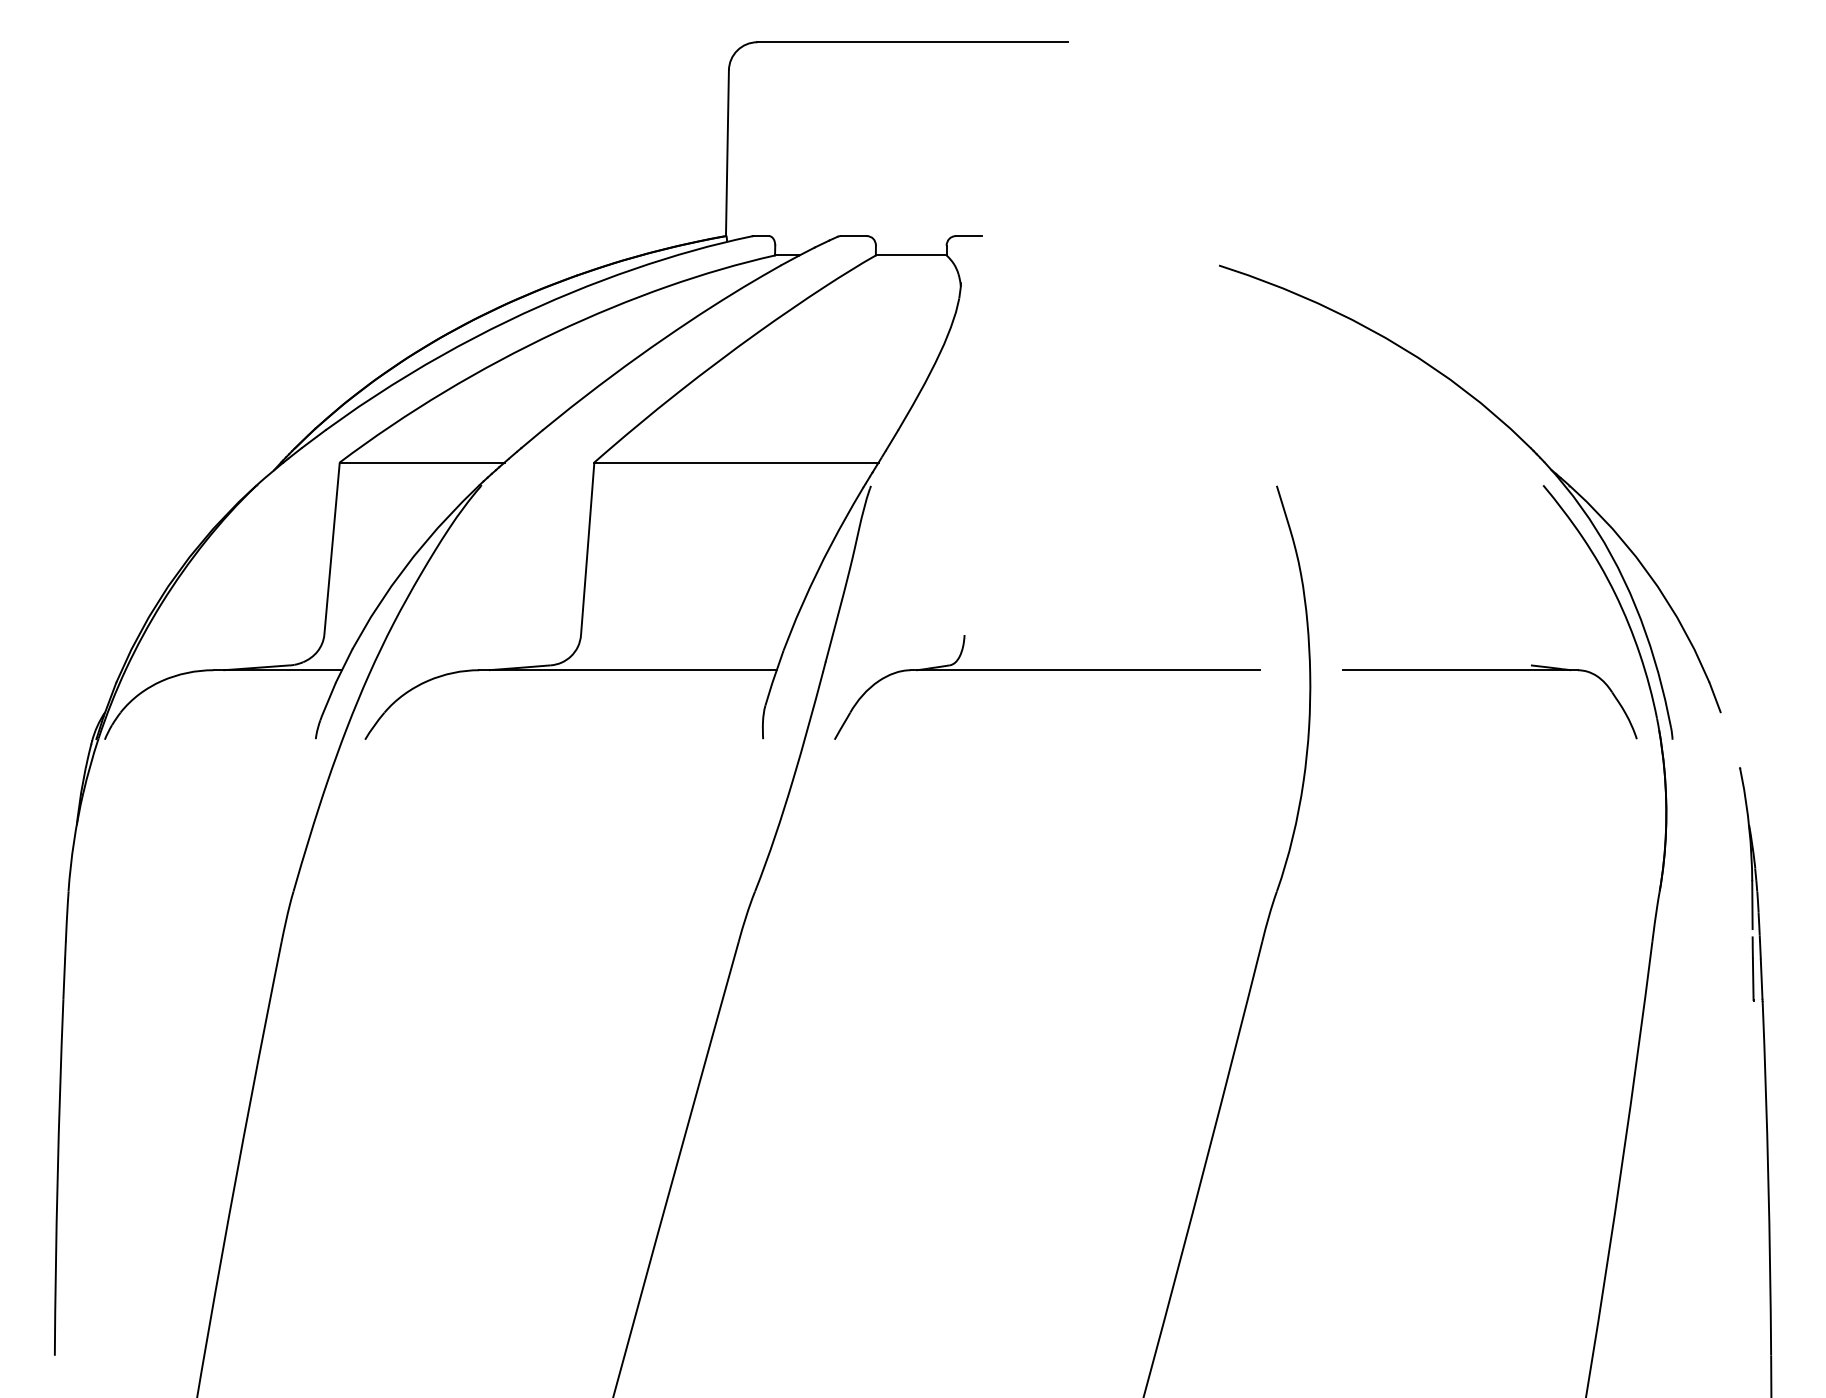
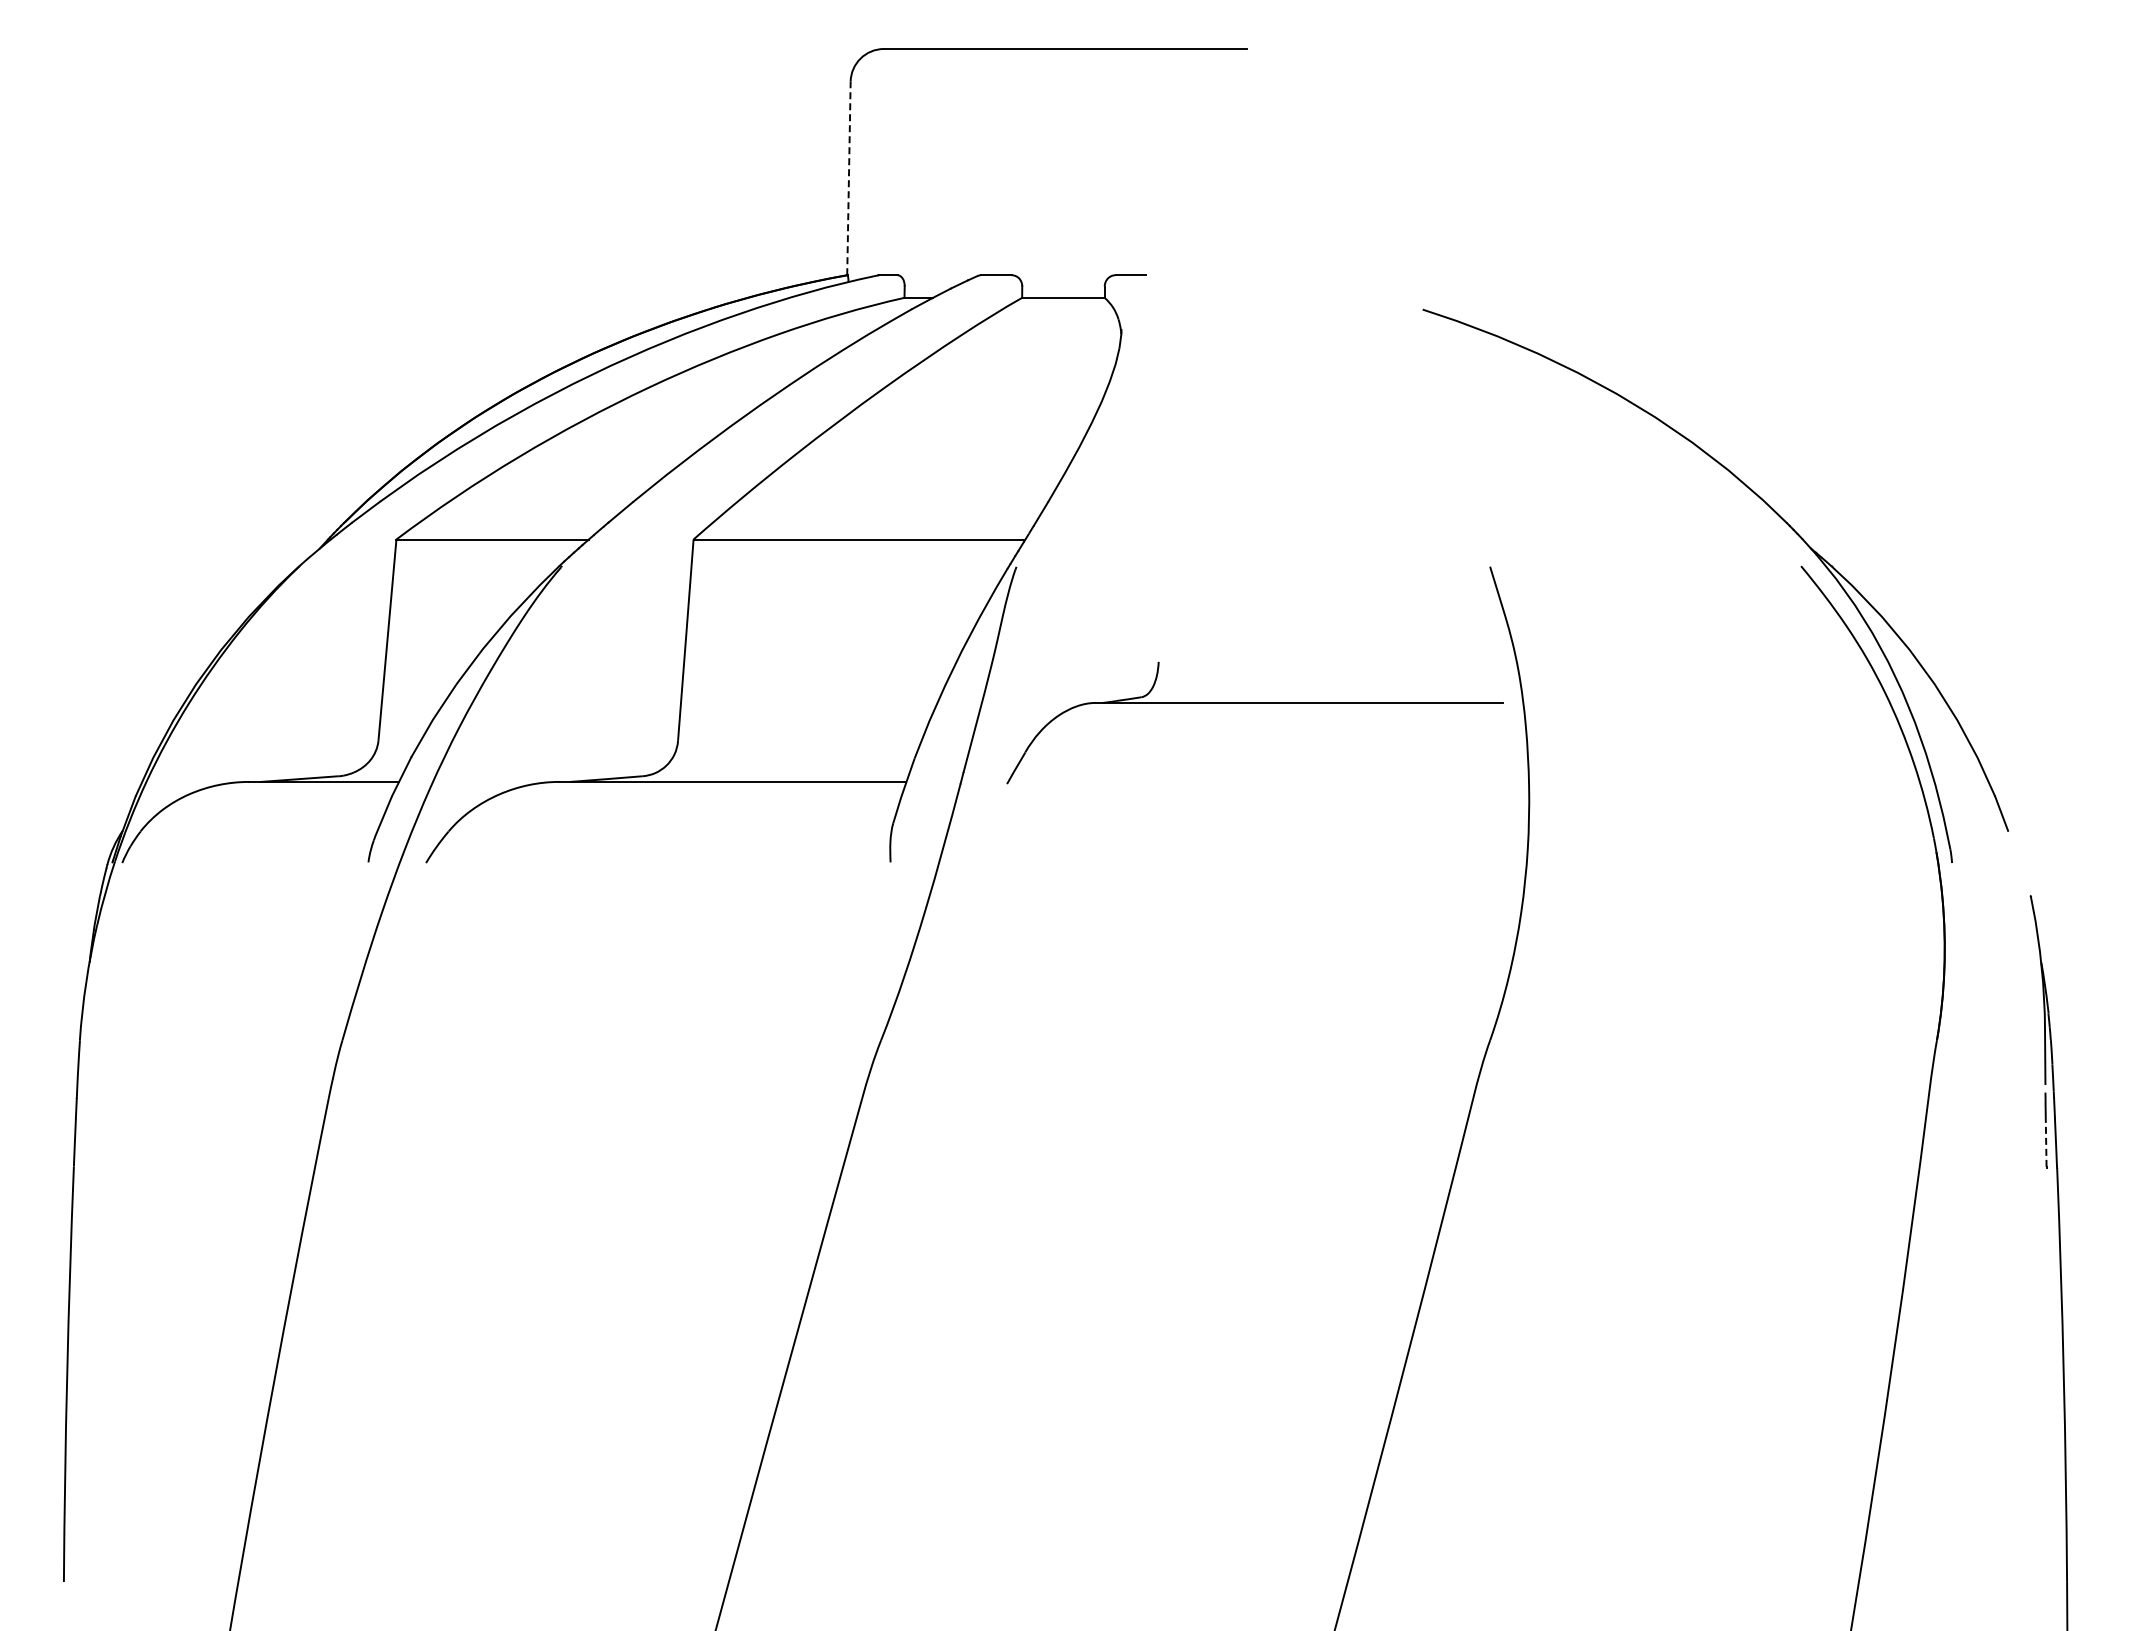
line: (727, 153) -> (848, 178), solid -> dashed
part: (1046, 670) -> (1254, 703), moved
part: (1489, 670) -> (1738, 782), removed
line: (1753, 979) -> (2046, 1142), solid -> dashed

